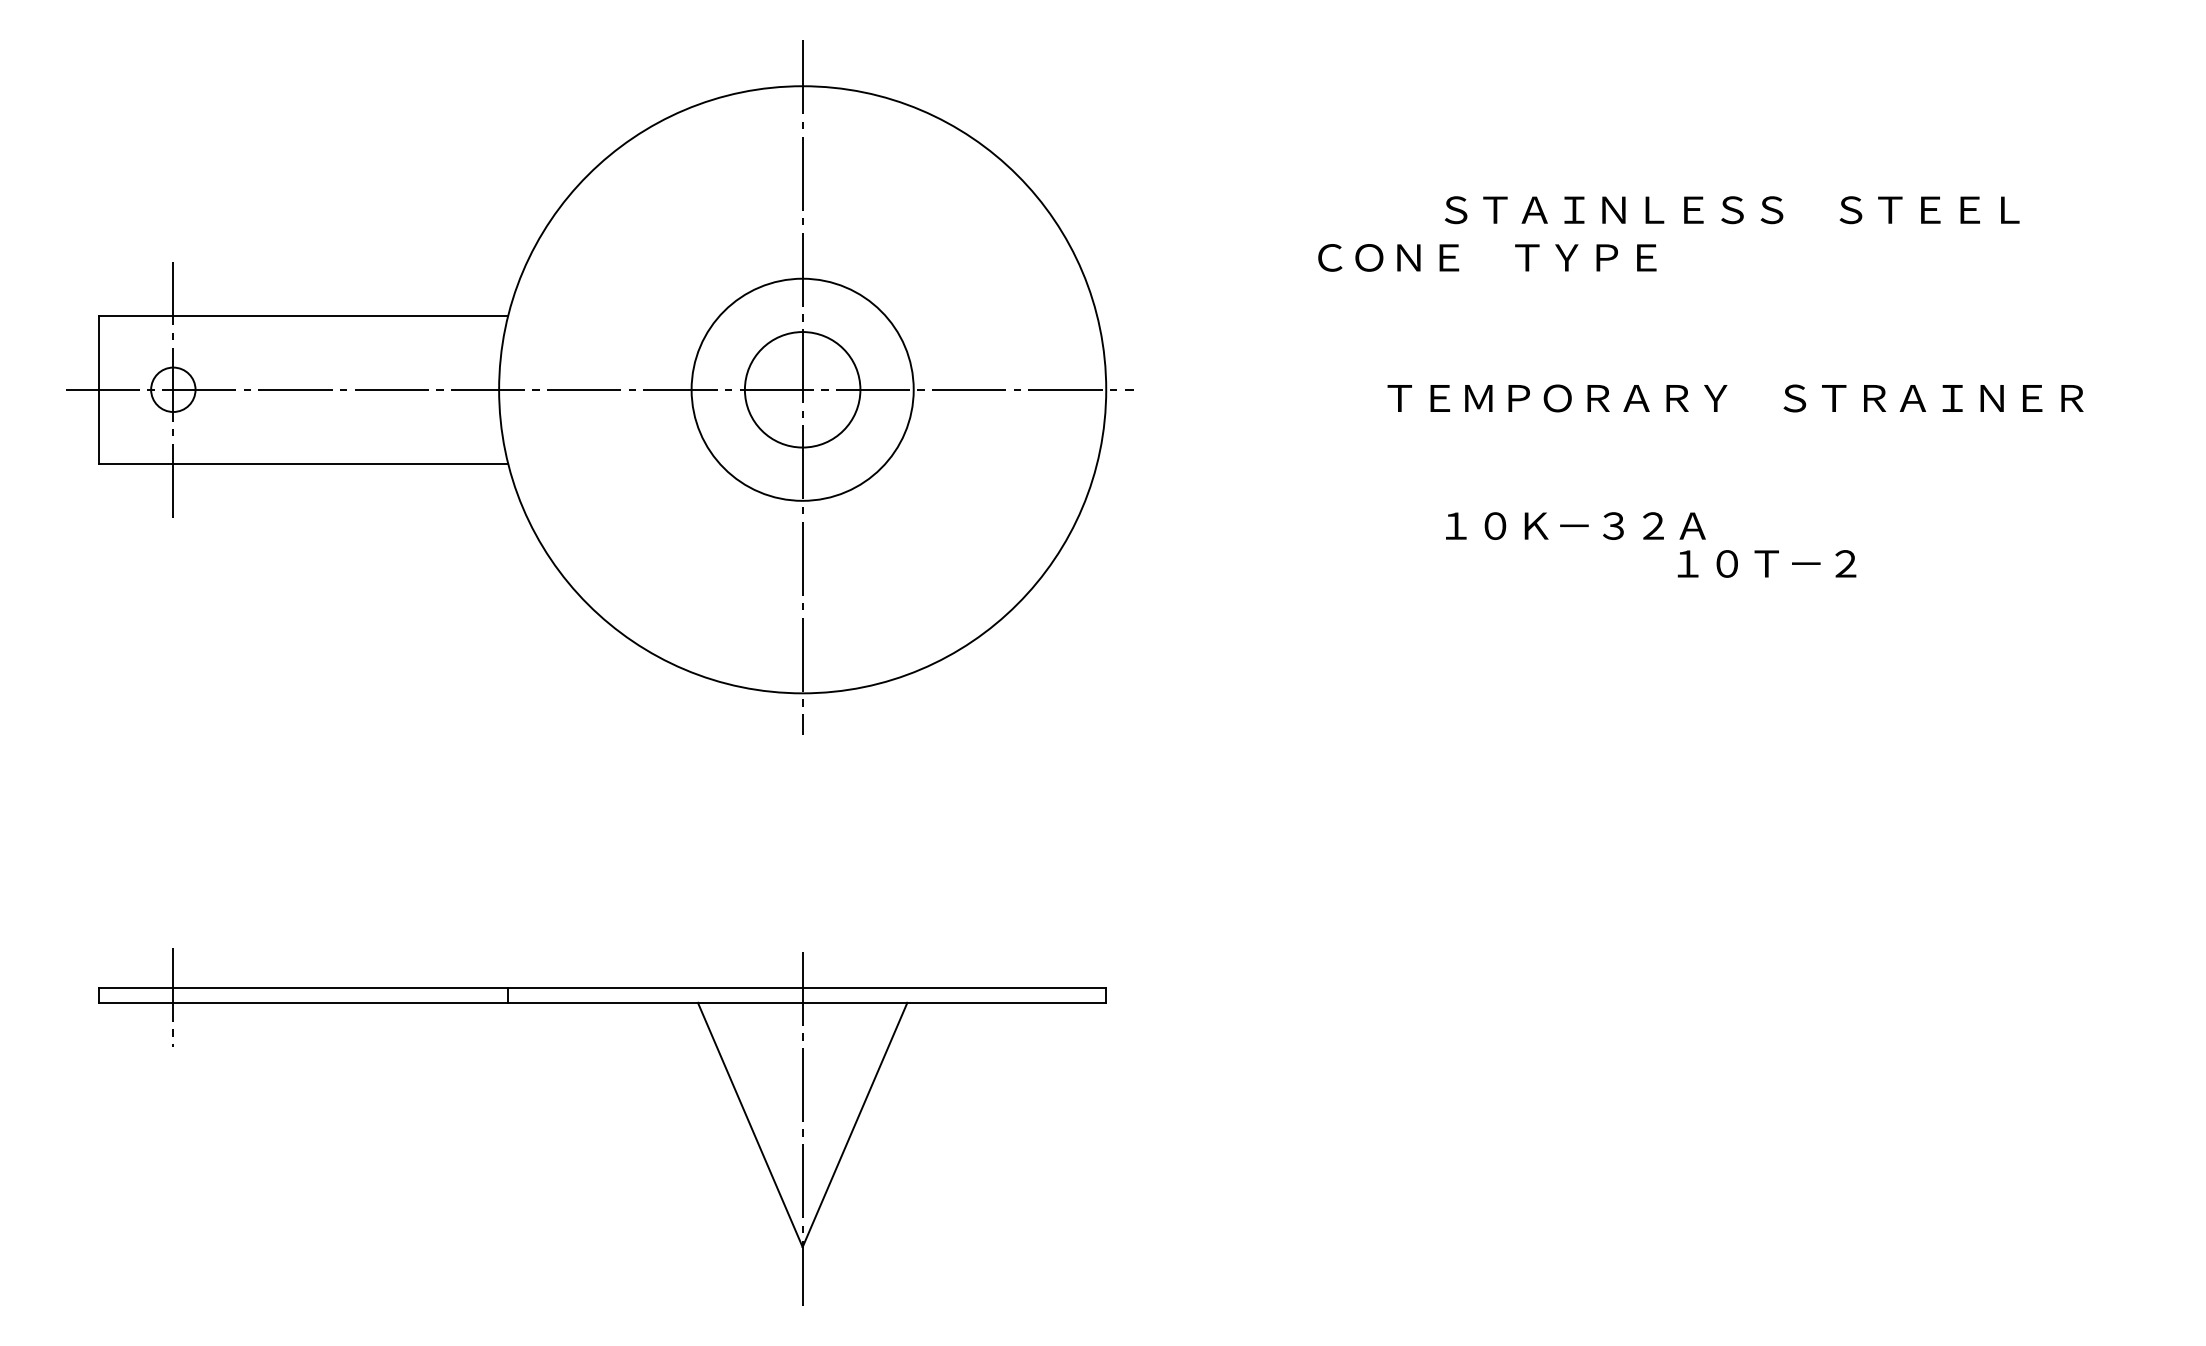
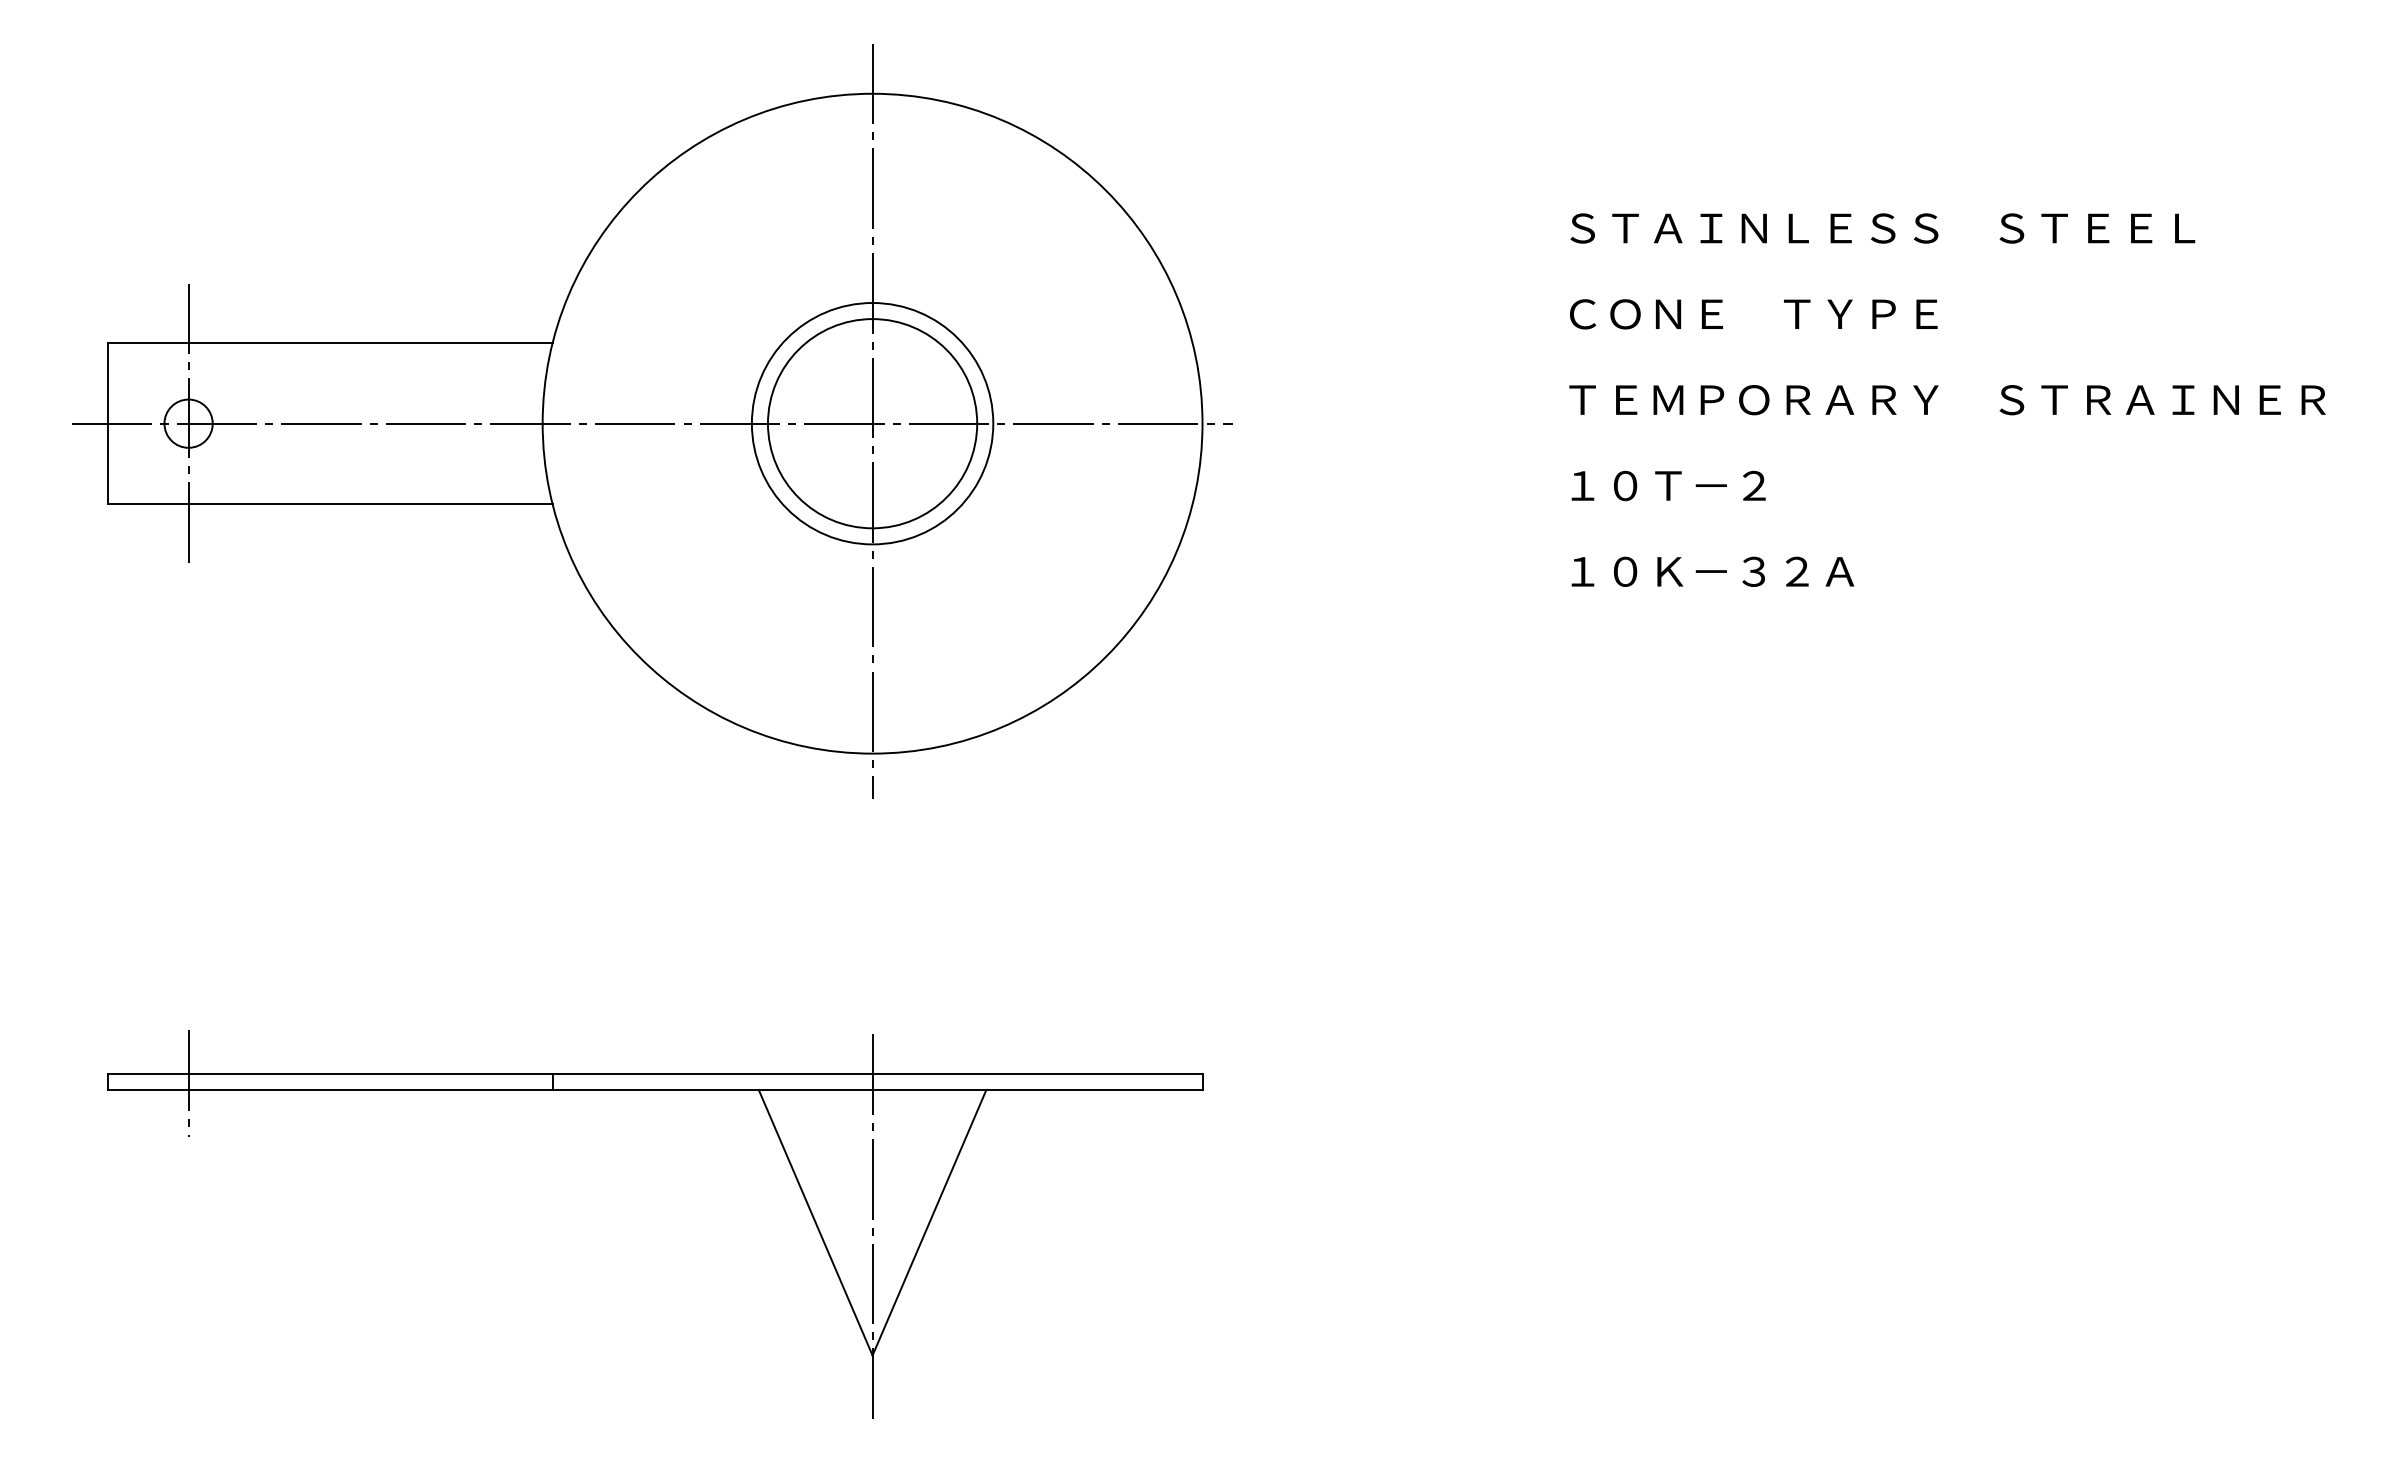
text: (1487, 258) -> (1753, 314), moved
circle: (802, 389) -> (872, 423), size x1.67
text: (1735, 398) -> (1947, 400), moved
text: (1766, 563) -> (1668, 485), moved

